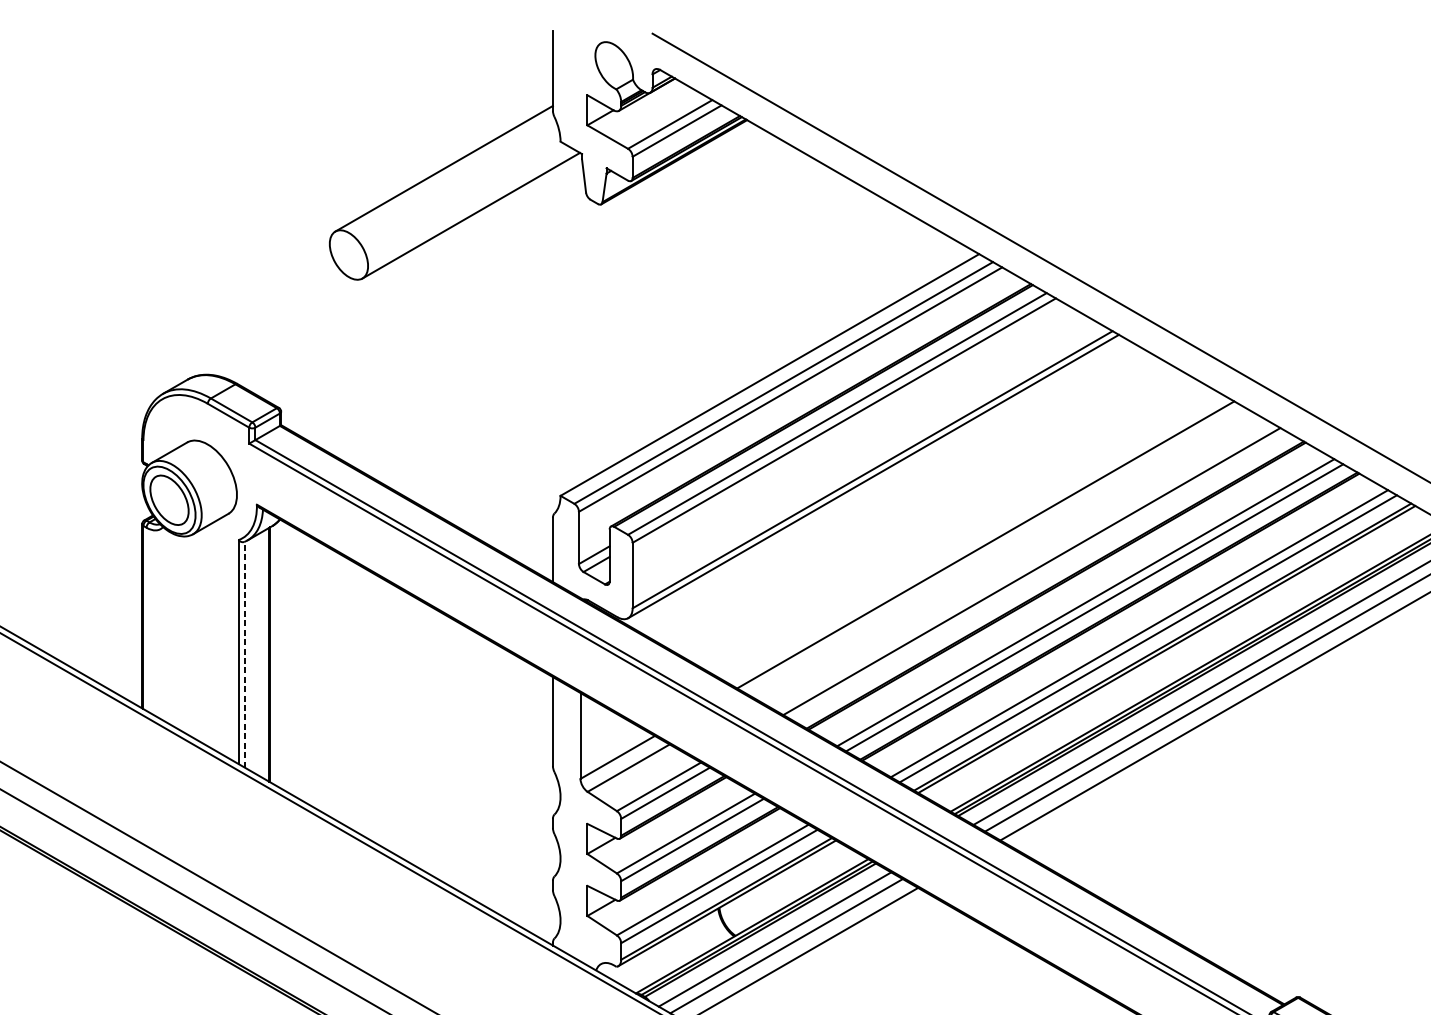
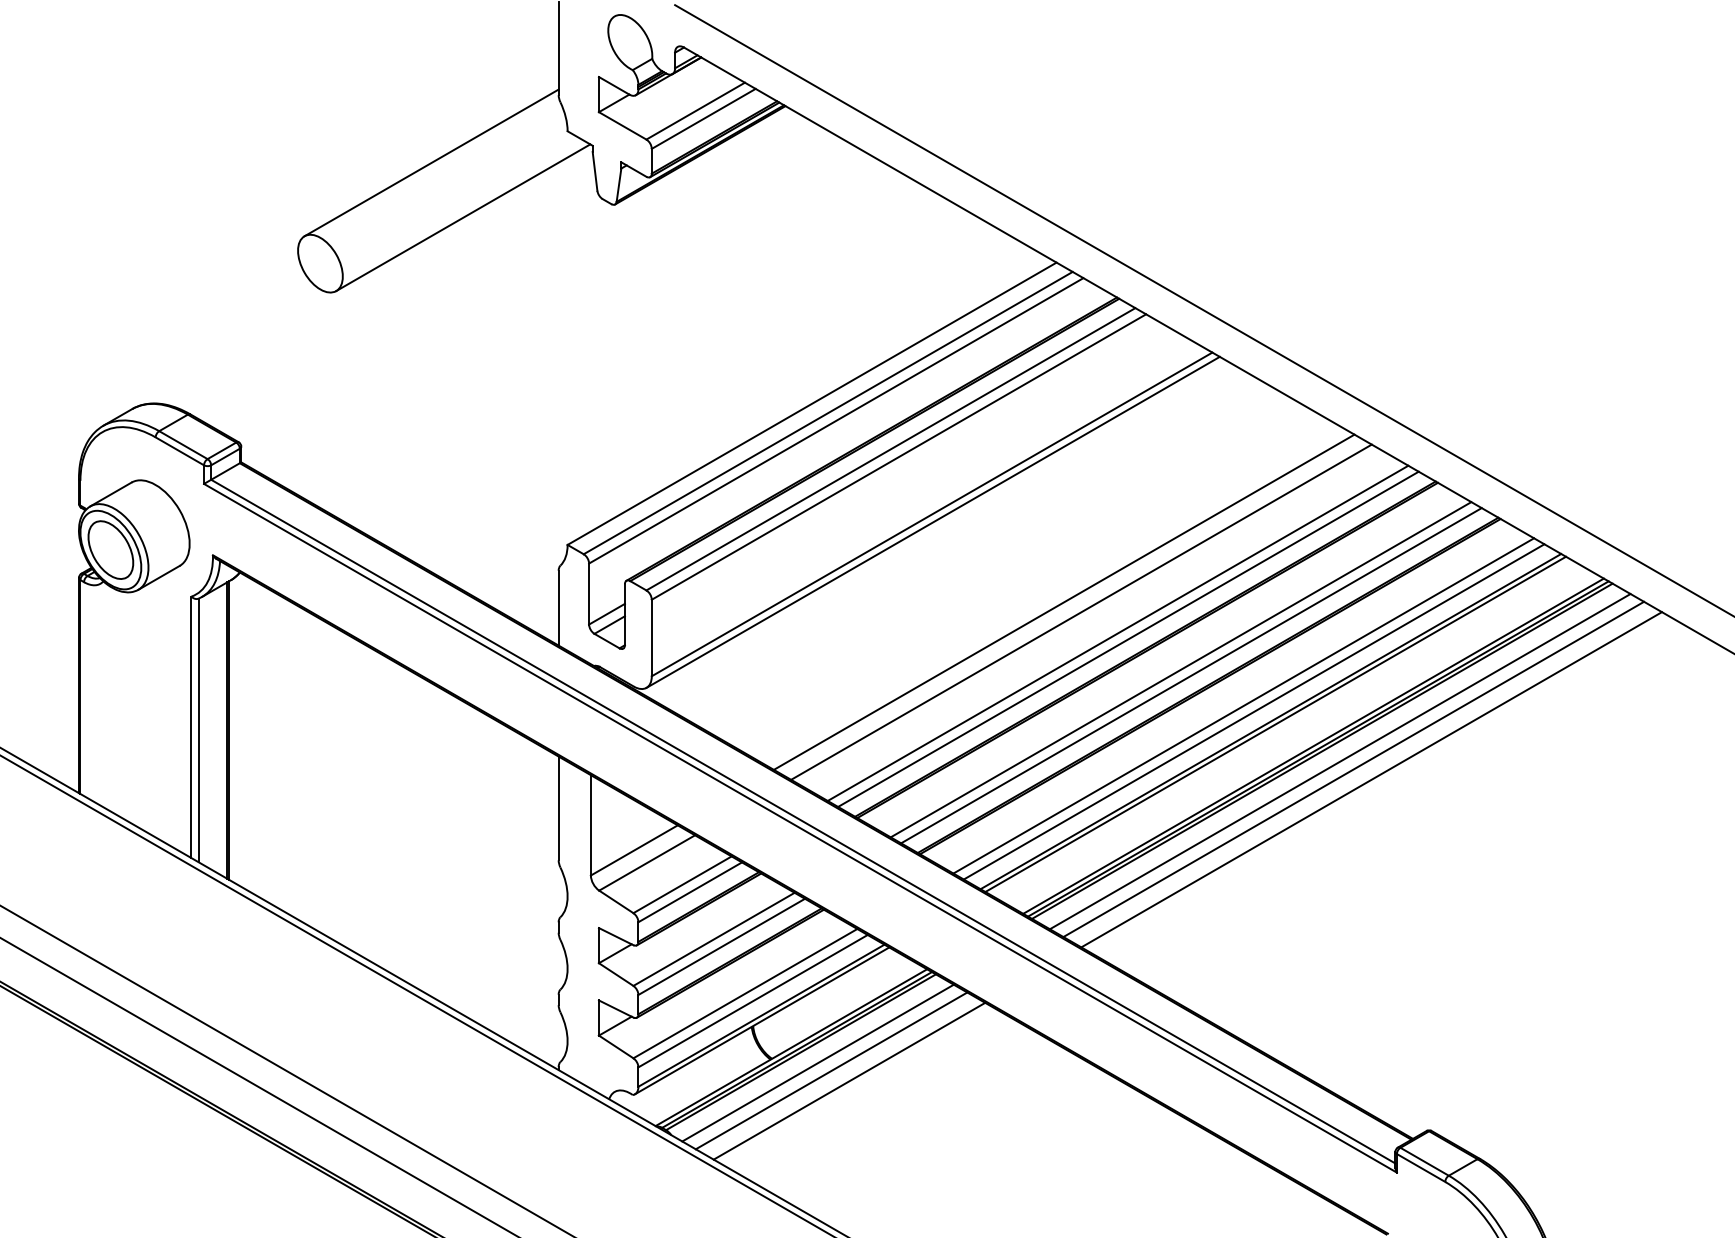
line: (1000, 552) -> (1081, 611), added
line: (1040, 575) -> (1128, 638), added
line: (244, 654) -> (198, 730), dashed -> solid

